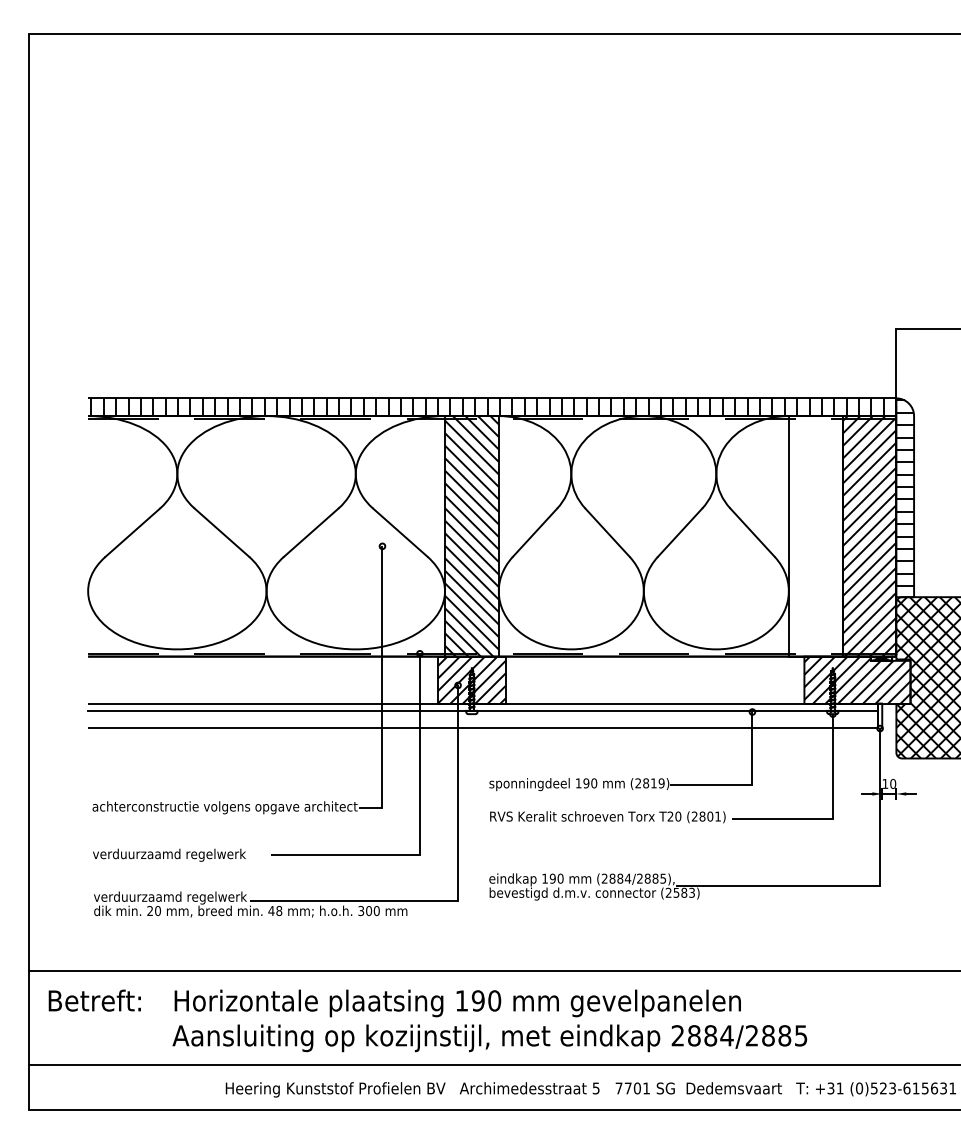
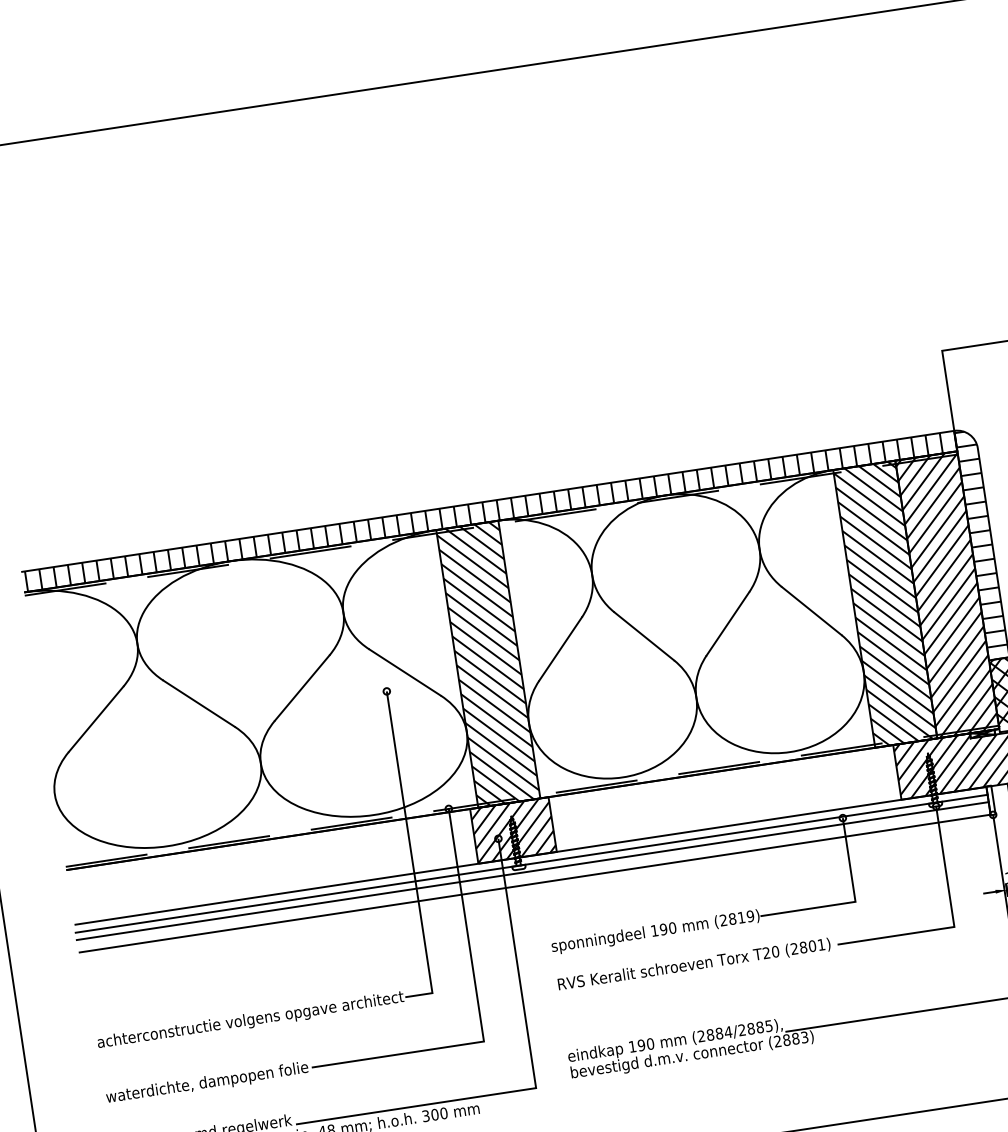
hatch: (815, 536) -> (885, 604), added
line: (483, 717) -> (533, 871), added
text: (180, 854) -> (207, 1082), verduurzaamd regelwerk -> waterdichte, dampopen folie
text: (676, 892) -> (786, 1039), (2583) -> (2883)

